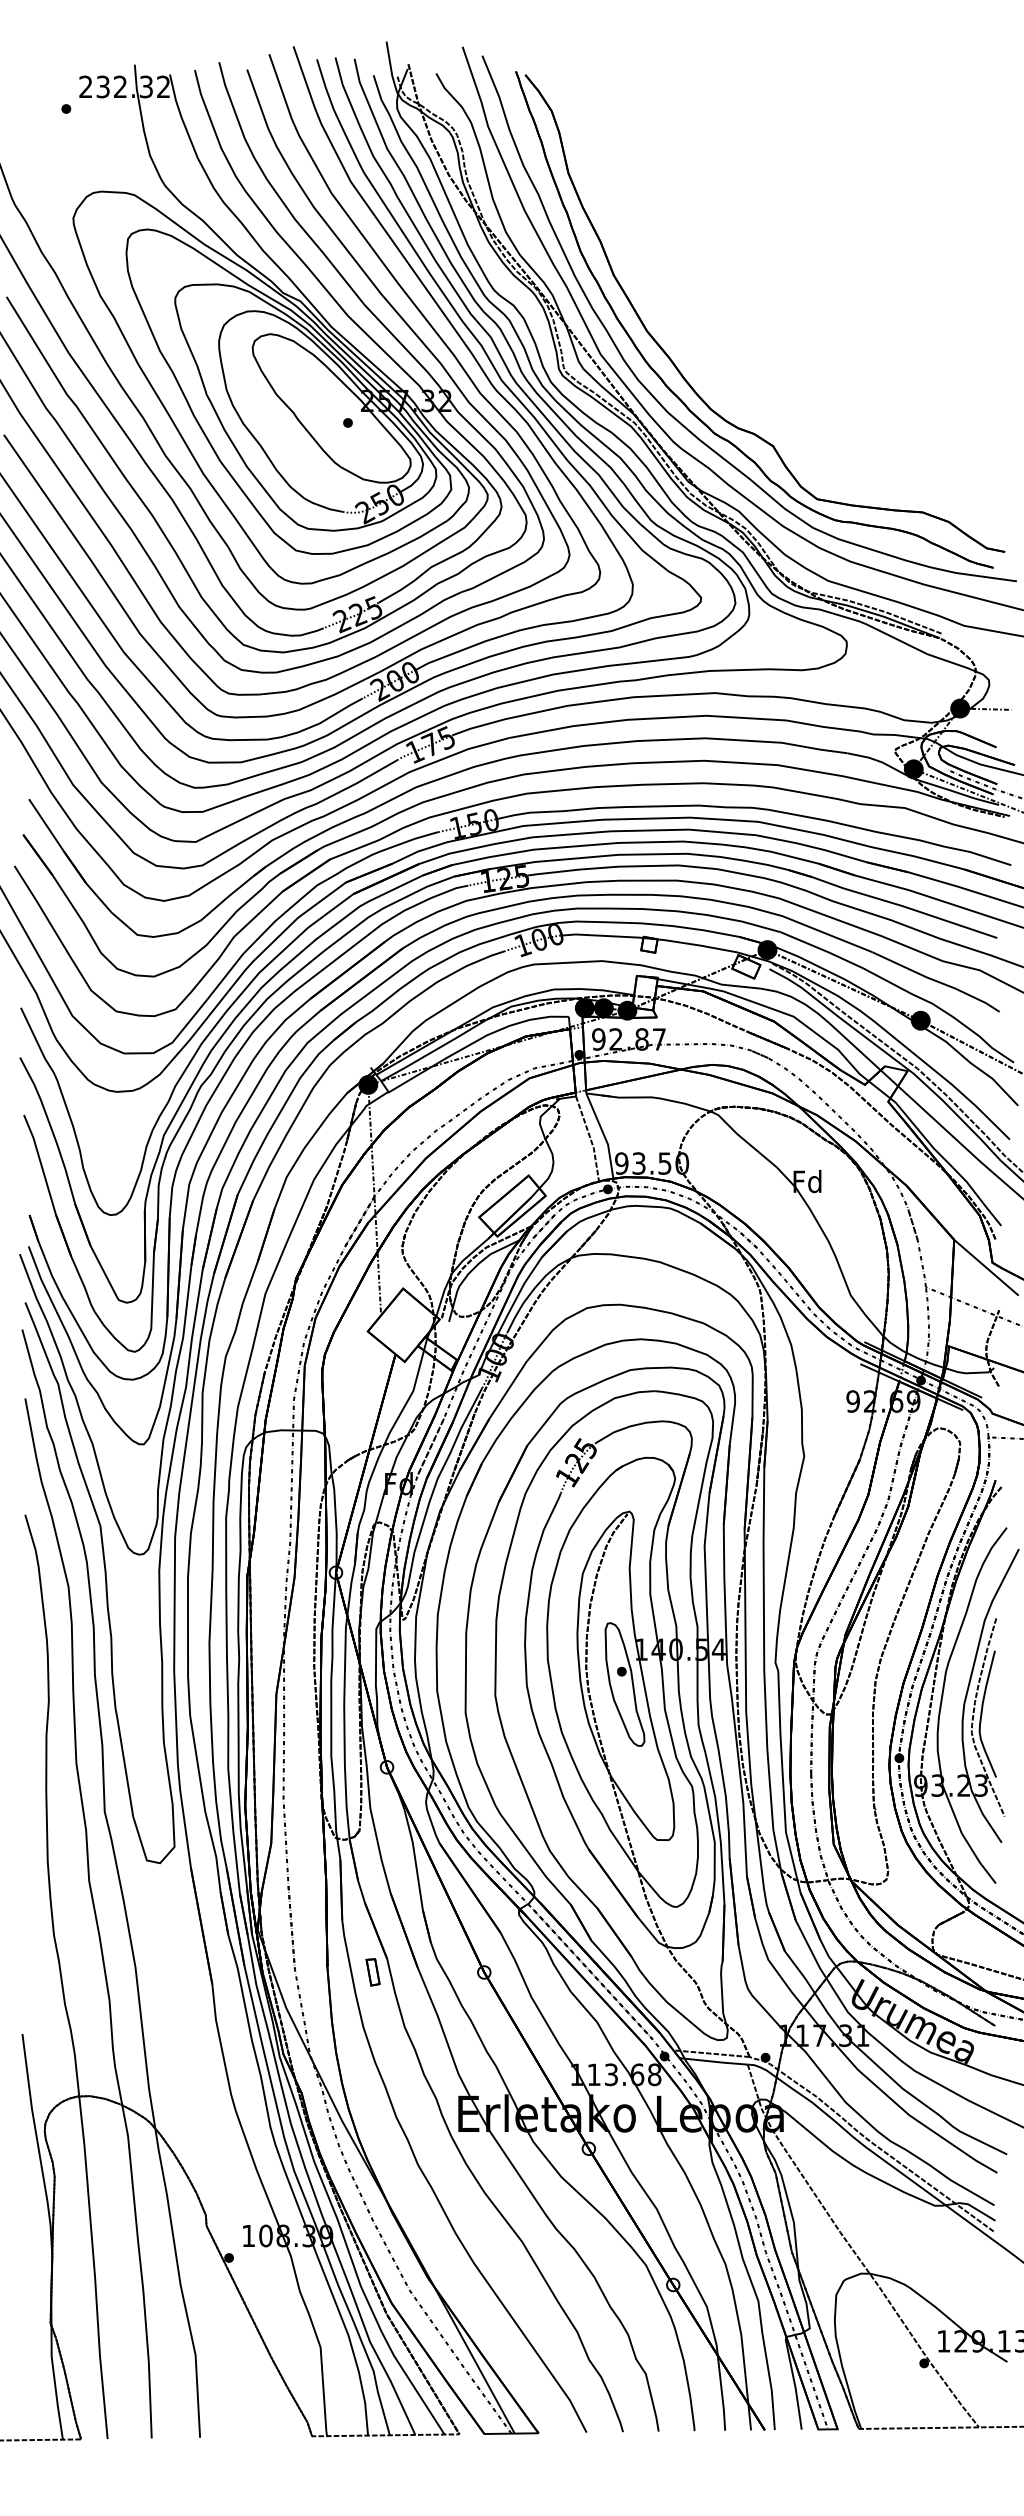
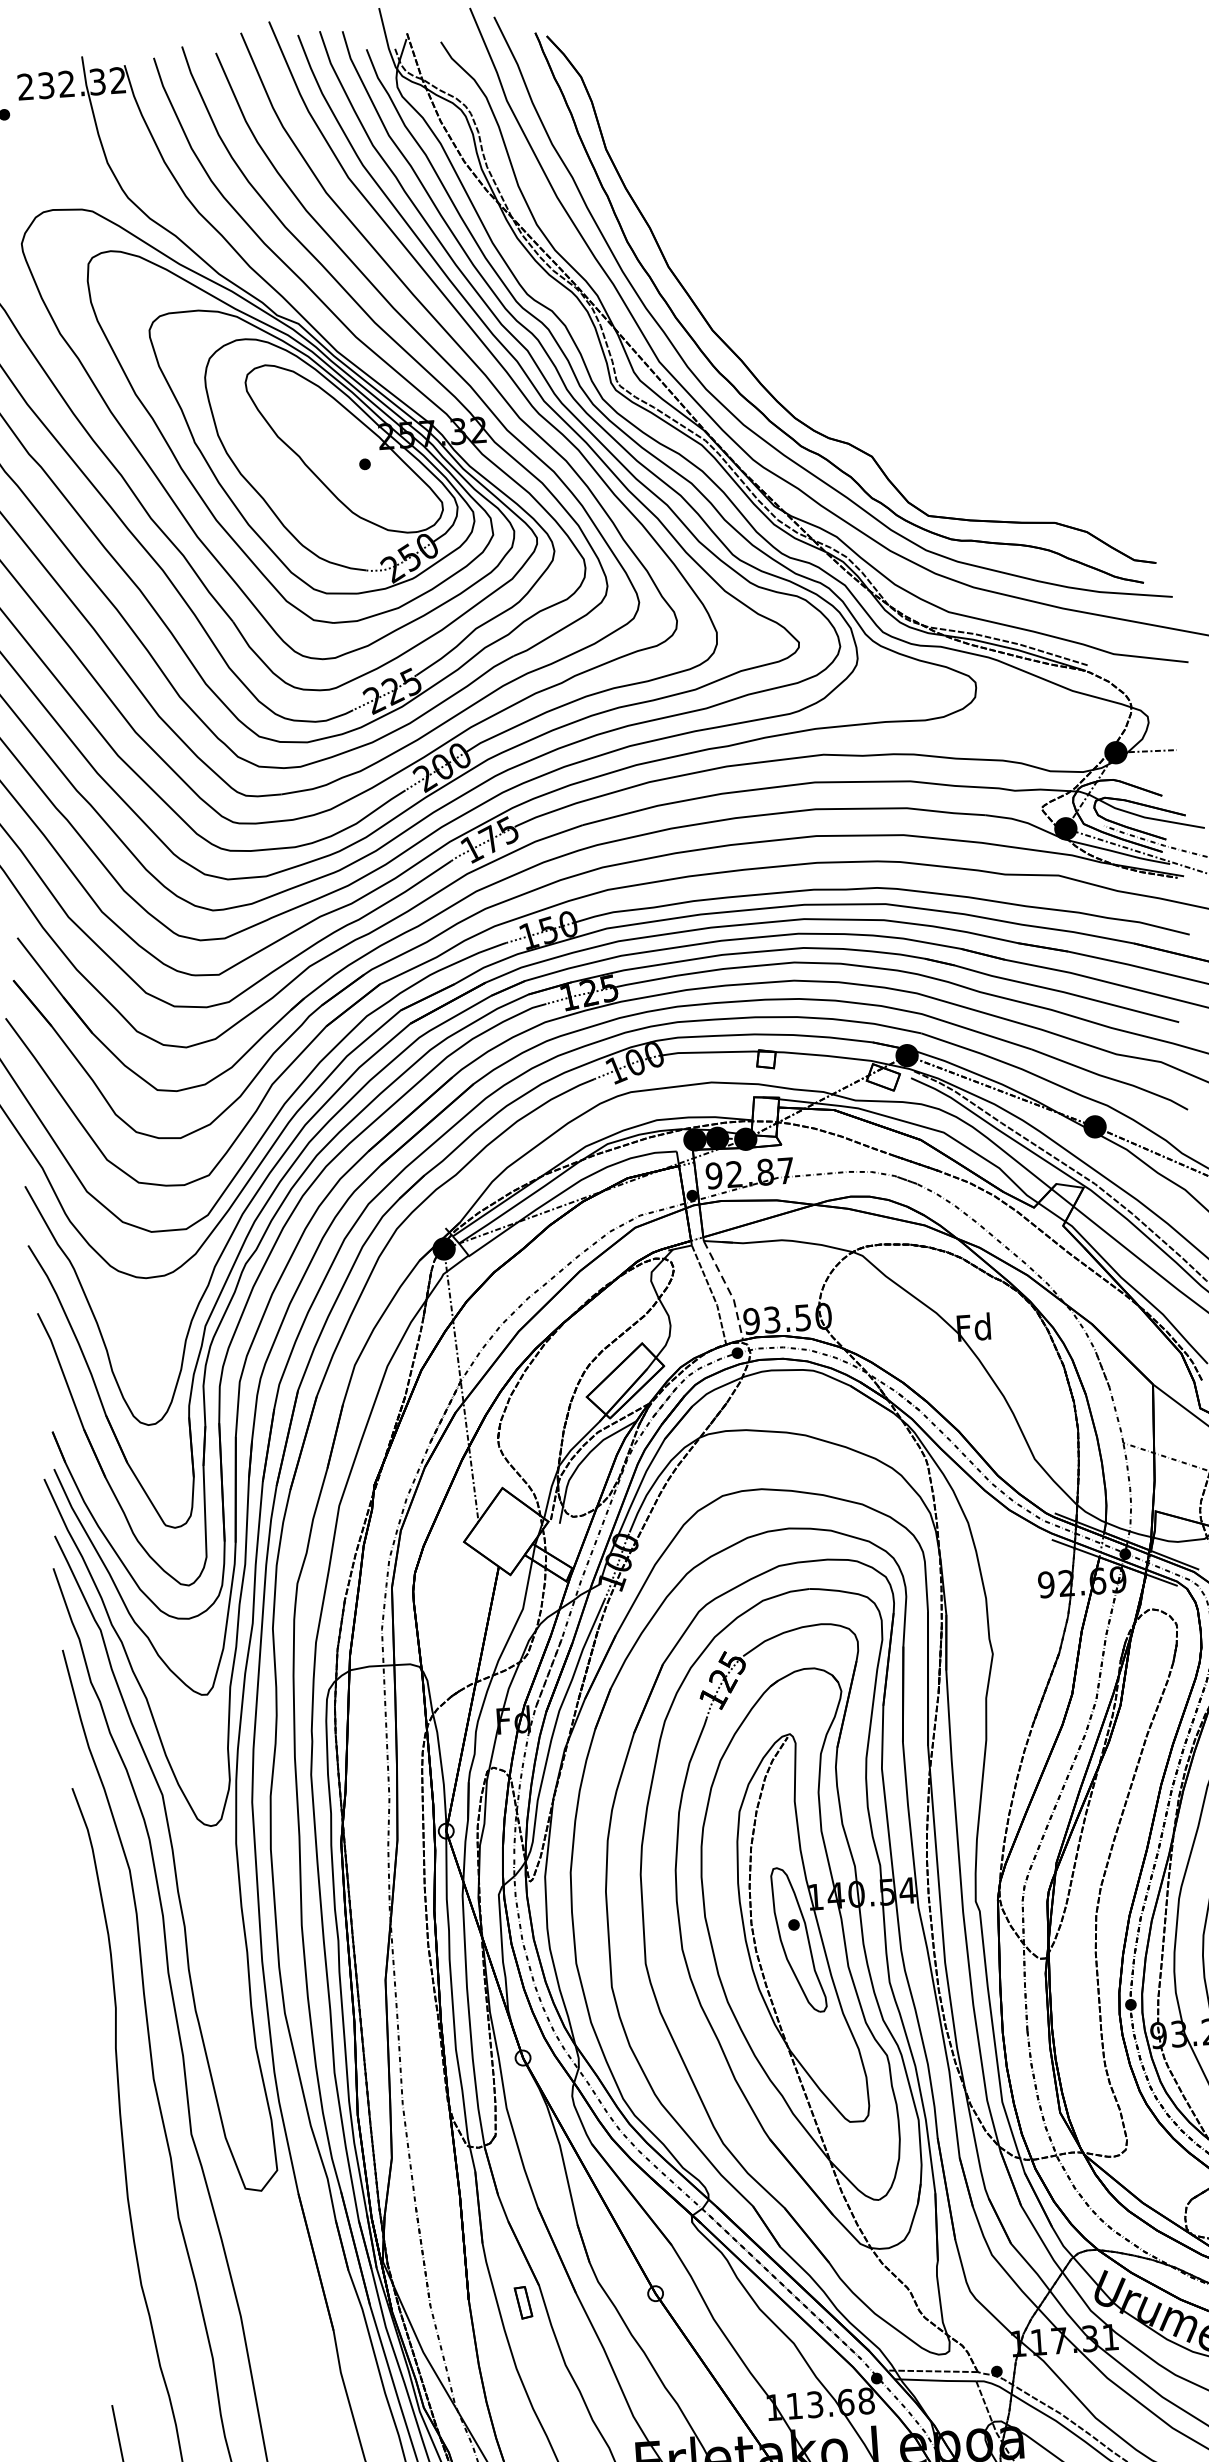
line: (604, 1135) -> (728, 1289), solid -> dashed

